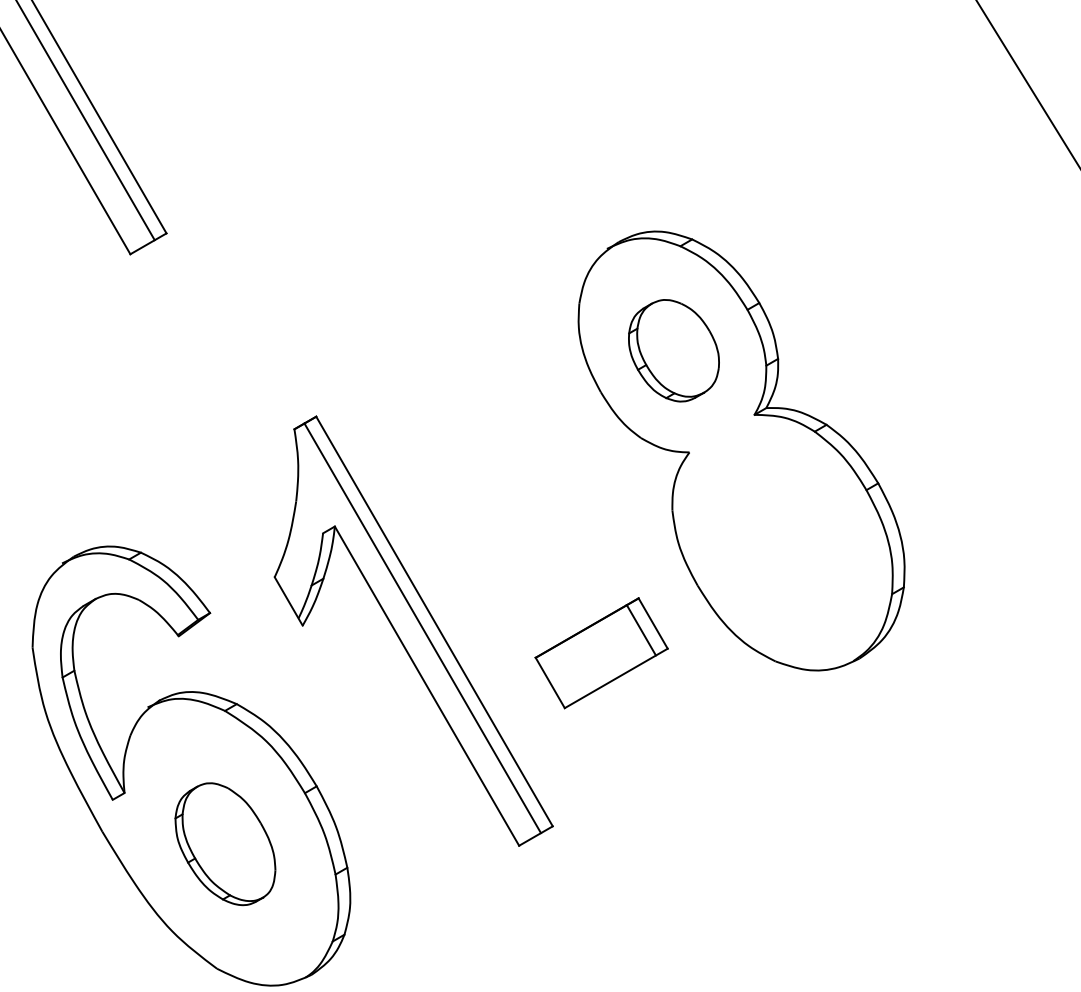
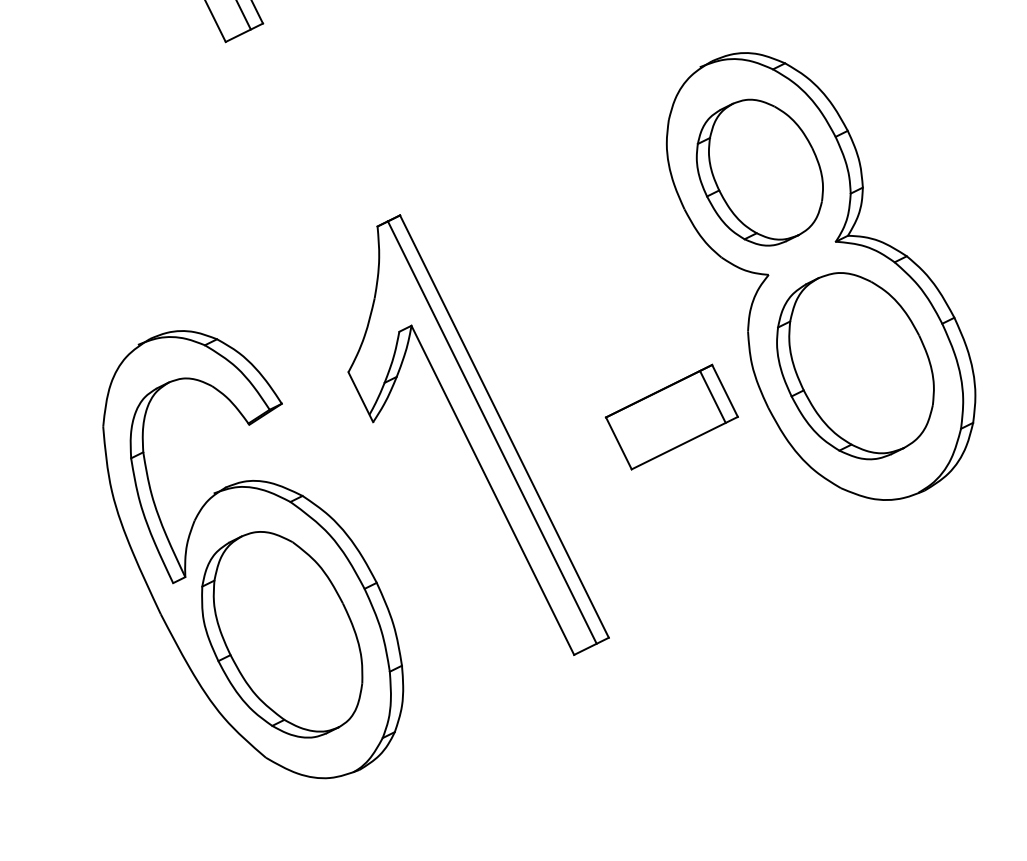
part: (673, 350) -> (759, 172), size x1.43
part: (782, 537) -> (855, 365), added
part: (601, 653) -> (671, 417), moved
part: (225, 843) -> (282, 633), size x1.67

